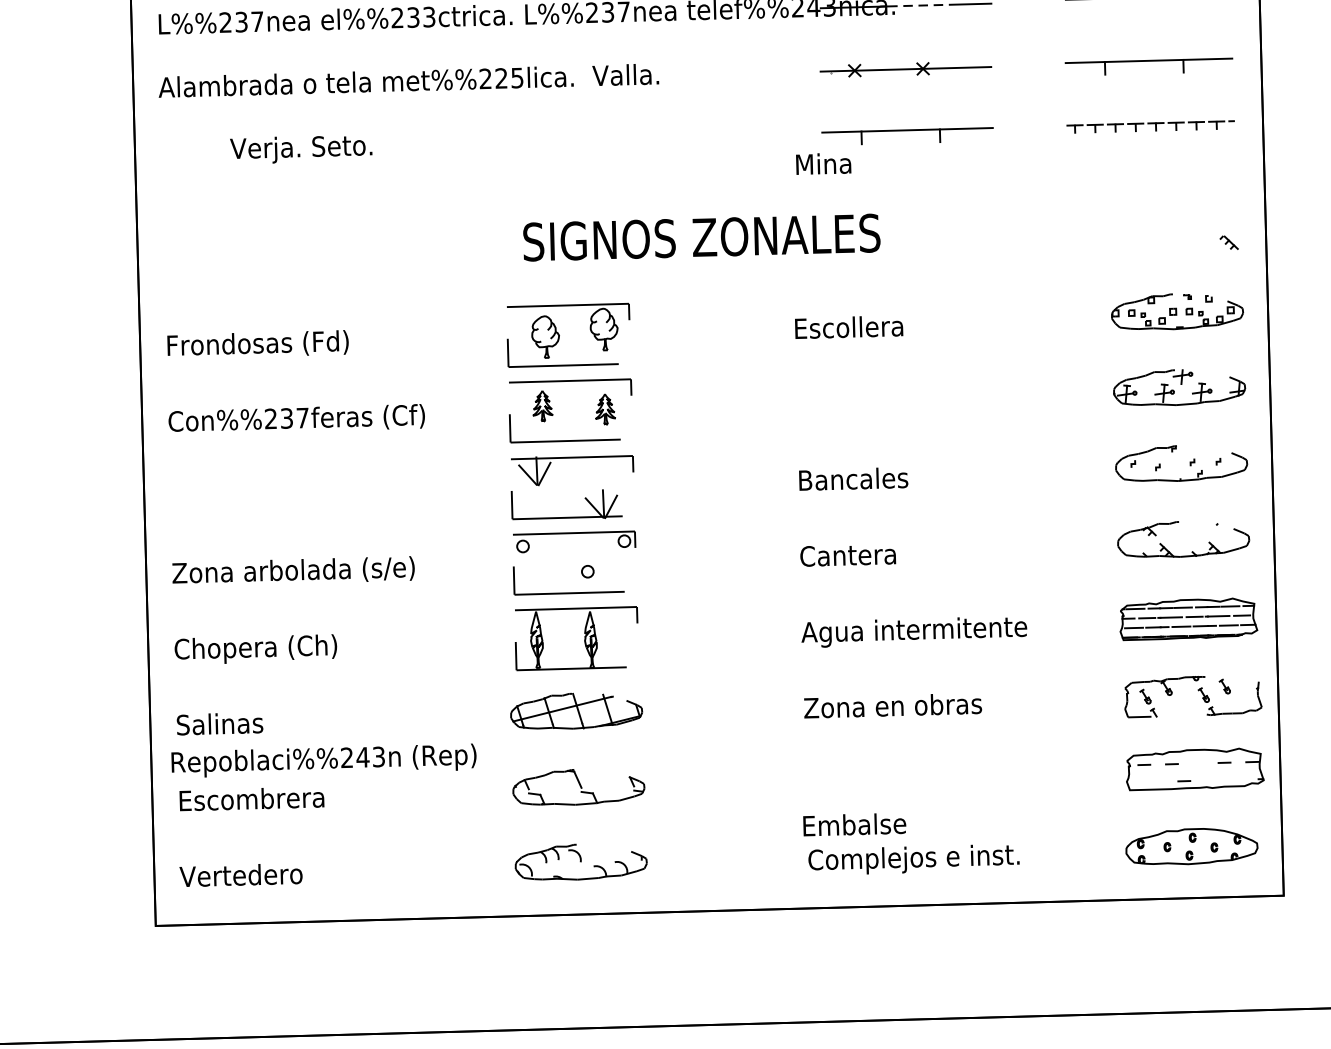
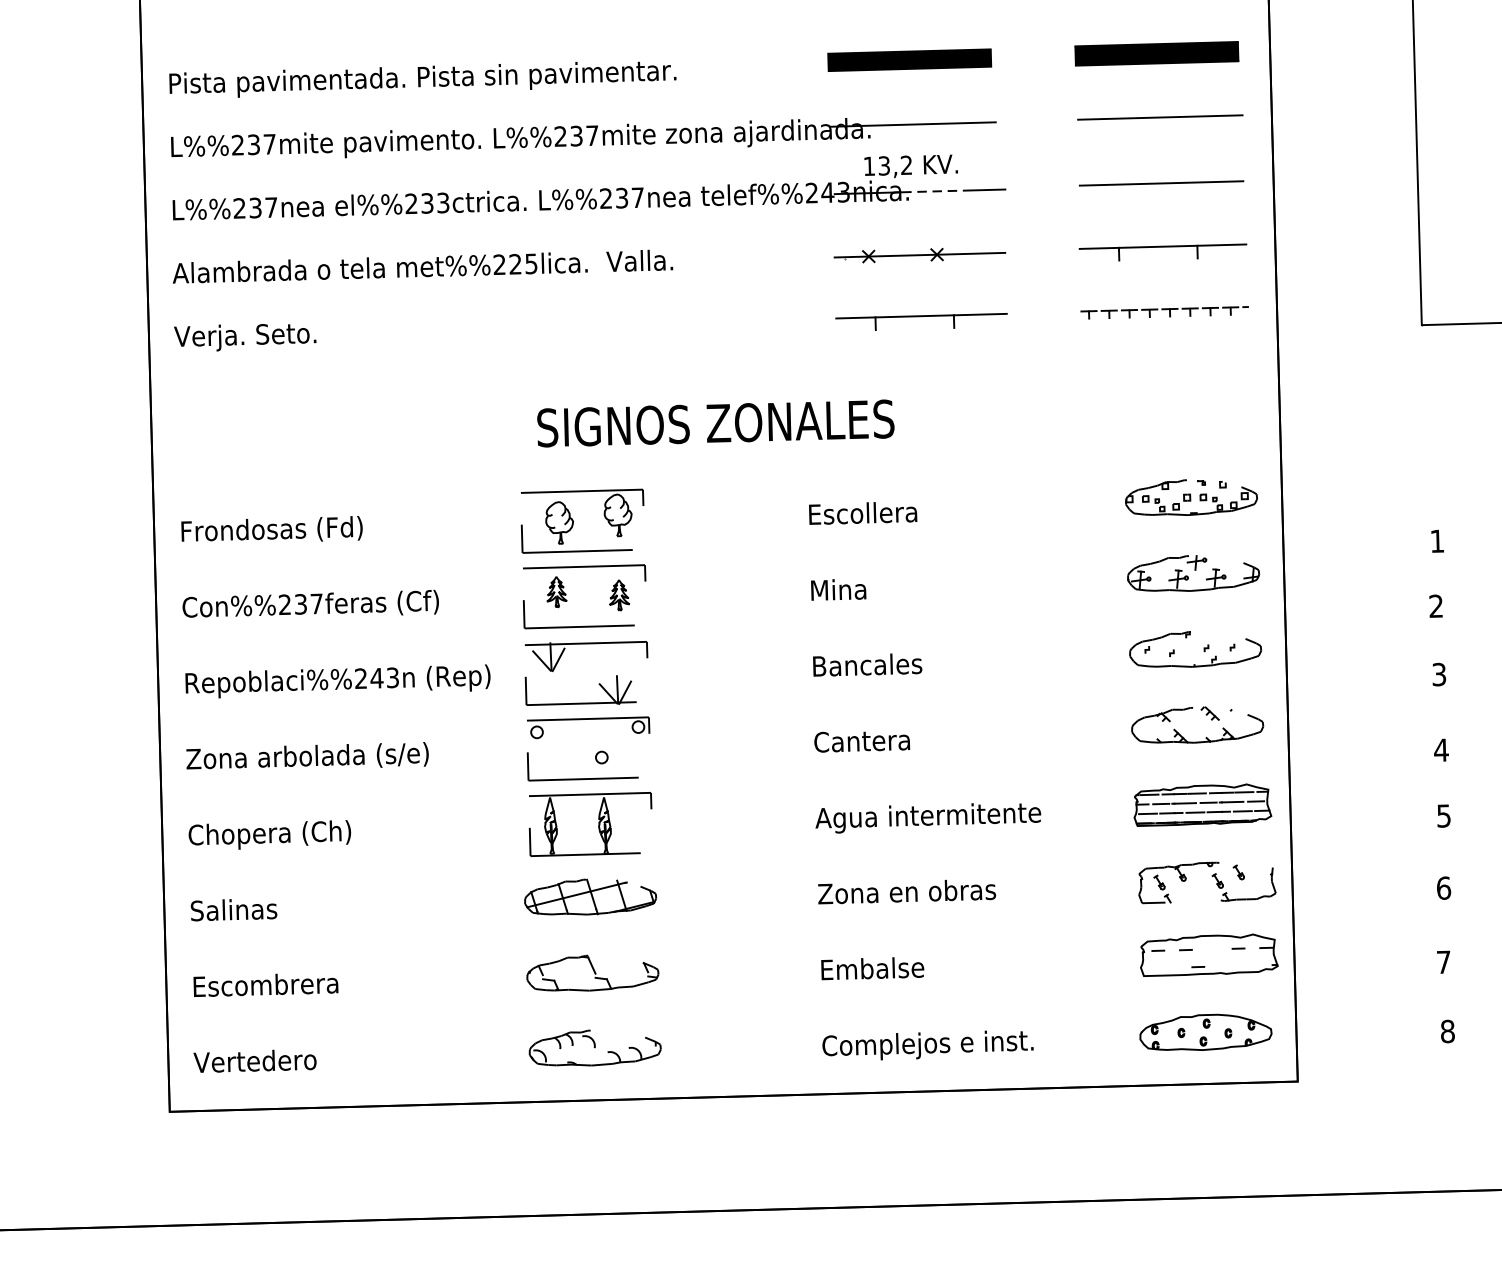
text: (301, 149) -> (245, 337), moved
text: (823, 163) -> (838, 589), moved
part: (1228, 242) -> (1209, 713), moved
text: (323, 760) -> (337, 681), moved
text: (854, 824) -> (872, 968), moved

